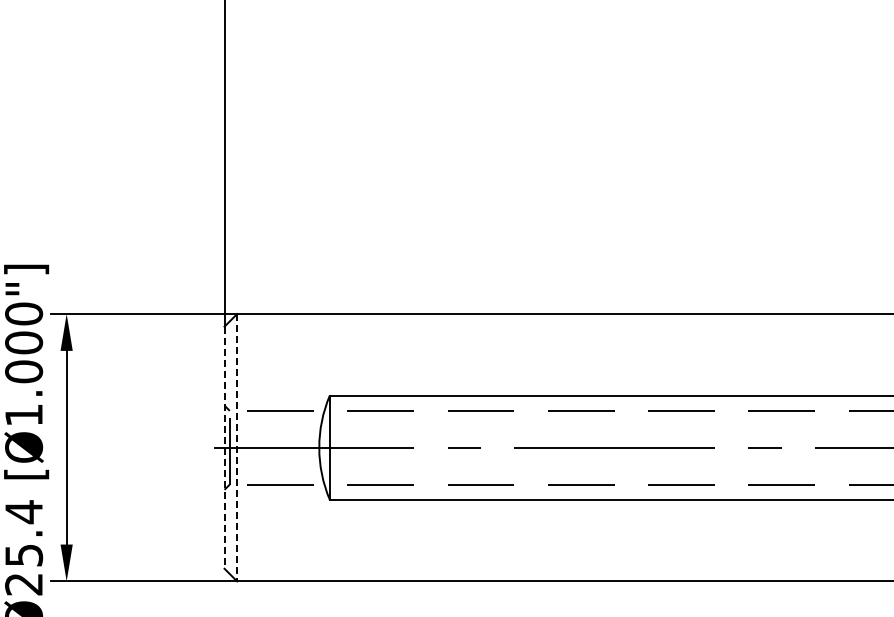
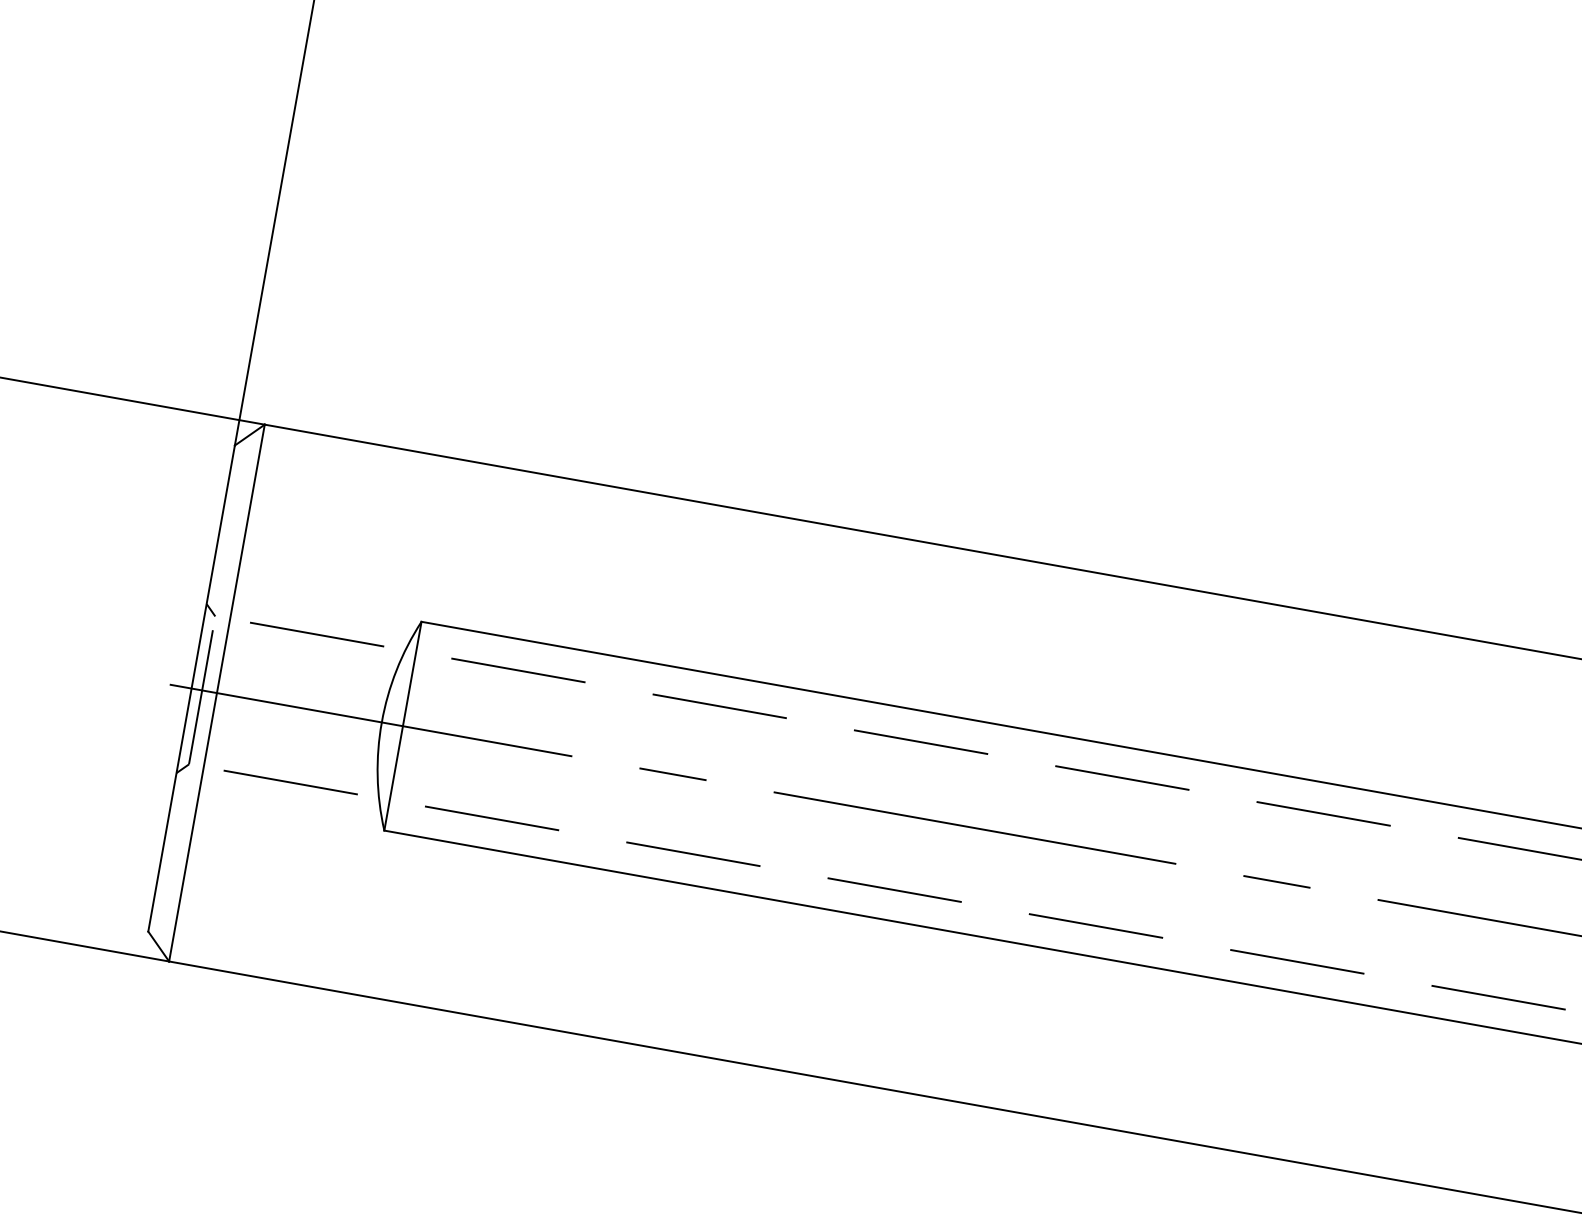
line: (237, 447) -> (217, 692), dashed -> solid
line: (224, 448) -> (191, 690), dashed -> solid

